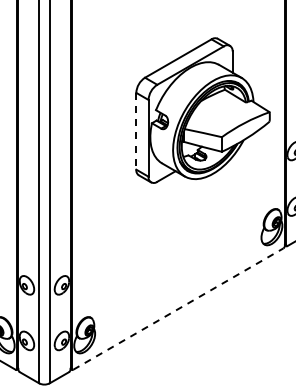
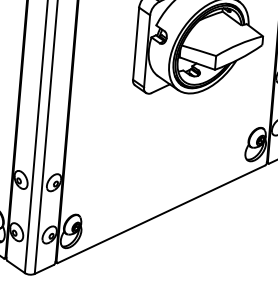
line: (136, 131) -> (136, 43), dashed -> solid
line: (178, 308) -> (161, 213), dashed -> solid

